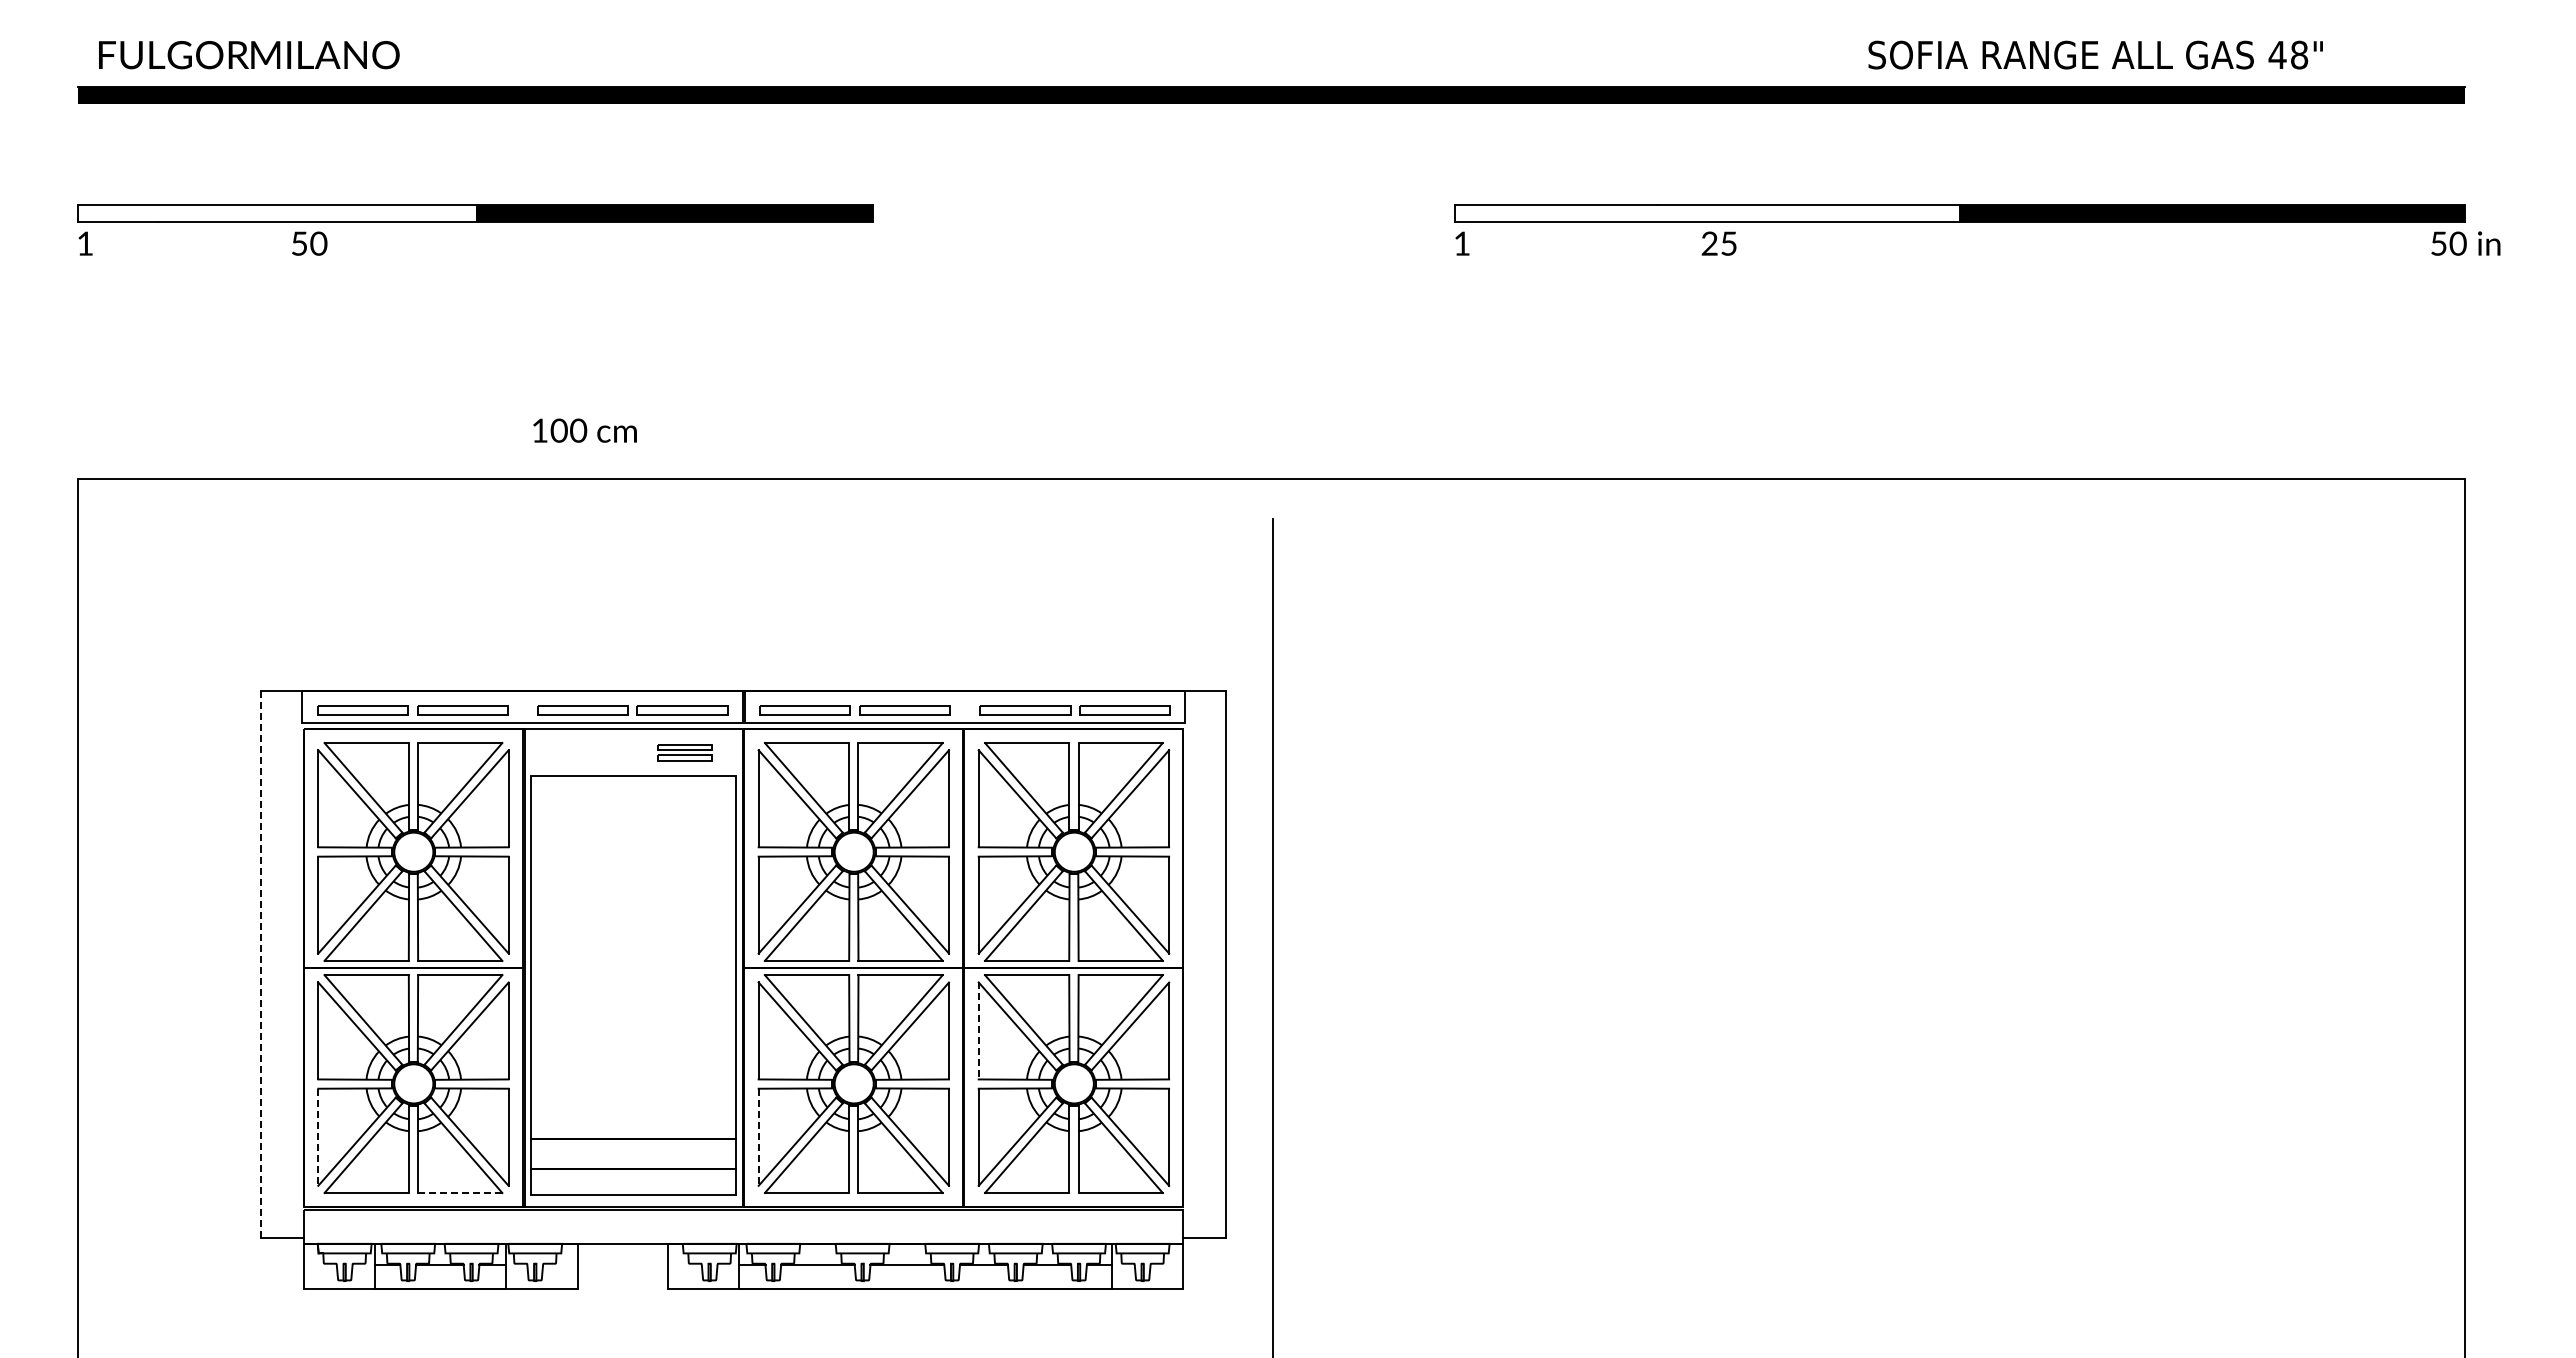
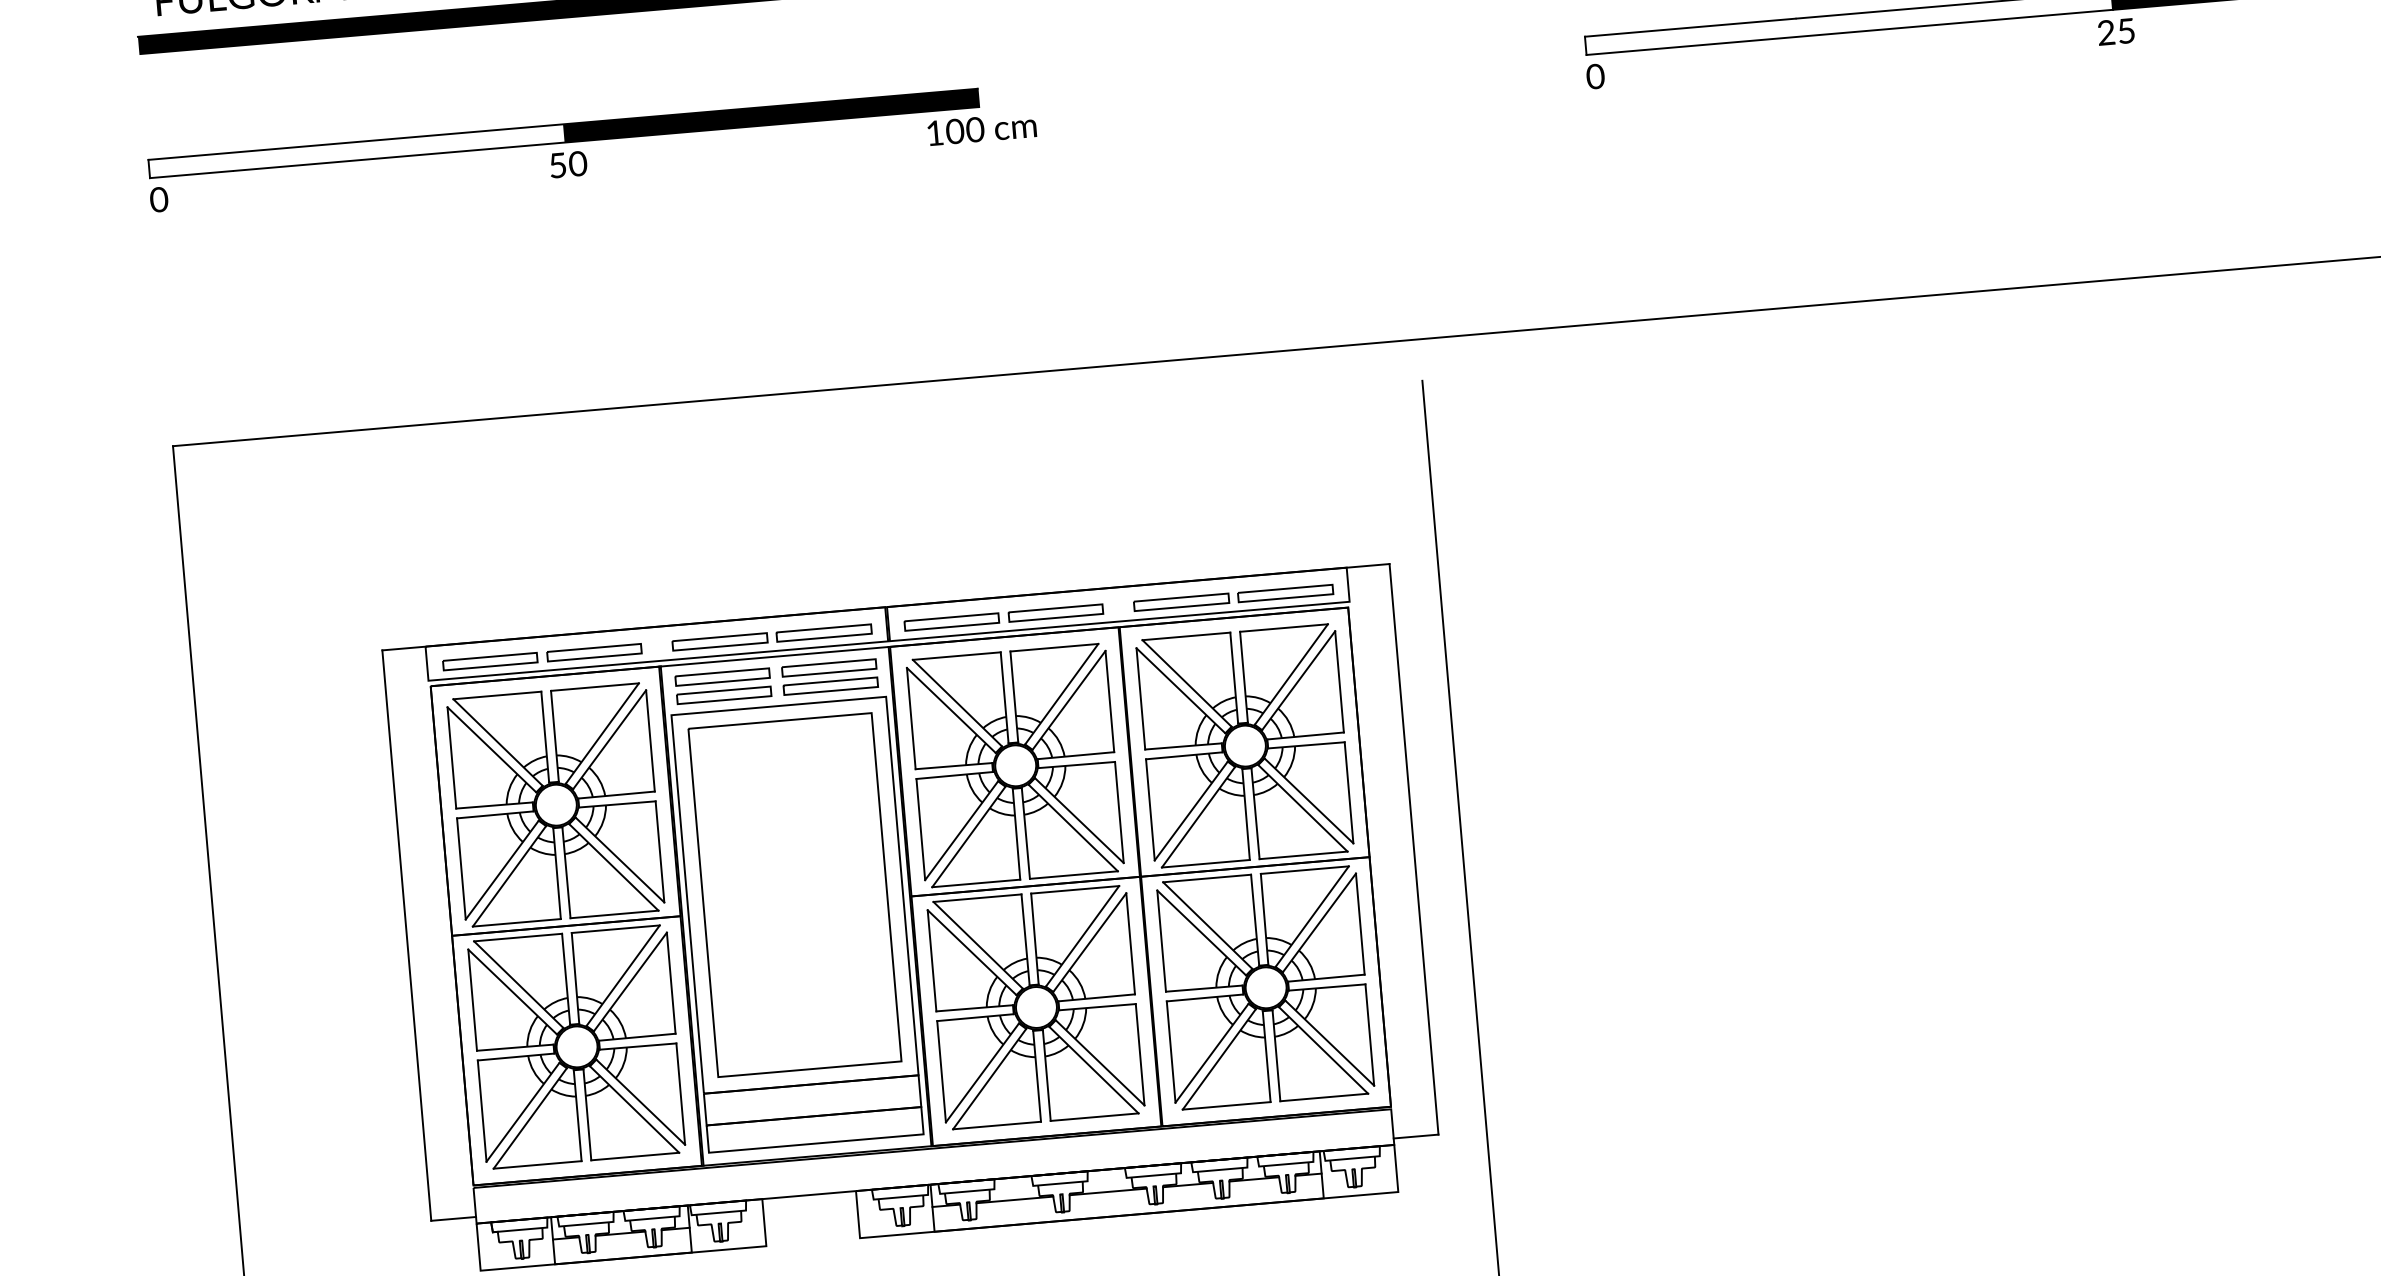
text: (84, 243) -> (158, 199), 1 -> 0
text: (309, 243) -> (568, 164), moved
text: (1461, 243) -> (1594, 76), 1 -> 0
text: (1718, 243) -> (2115, 31), moved
text: (584, 430) -> (981, 129), moved
part: (582, 752) -> (723, 686), added
part: (684, 752) -> (829, 676), size x1.67
part: (633, 956) -> (794, 894), added
line: (260, 963) -> (406, 934), dashed -> solid
line: (978, 1031) -> (1161, 941), dashed -> solid
line: (318, 1137) -> (482, 1111), dashed -> solid
line: (758, 1137) -> (941, 1071), dashed -> solid
line: (460, 1192) -> (635, 1156), dashed -> solid

